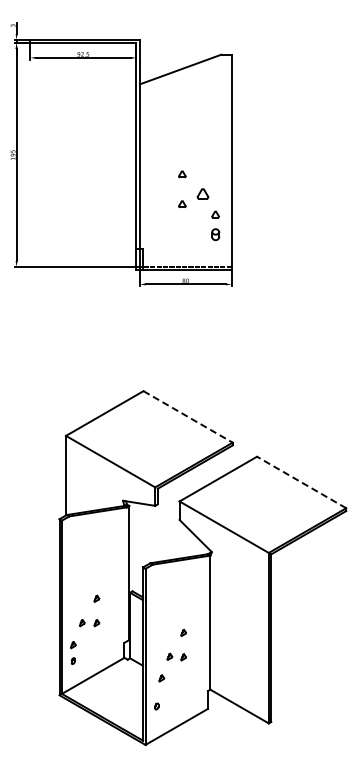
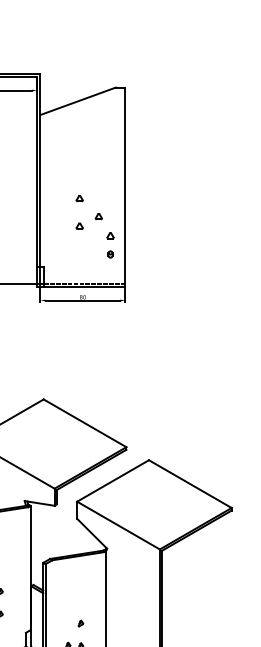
part: (202, 193) -> (98, 216), size x0.62
part: (215, 234) -> (110, 254), size x0.62
line: (188, 416) -> (85, 422), dashed -> solid
line: (301, 482) -> (190, 484), dashed -> solid

